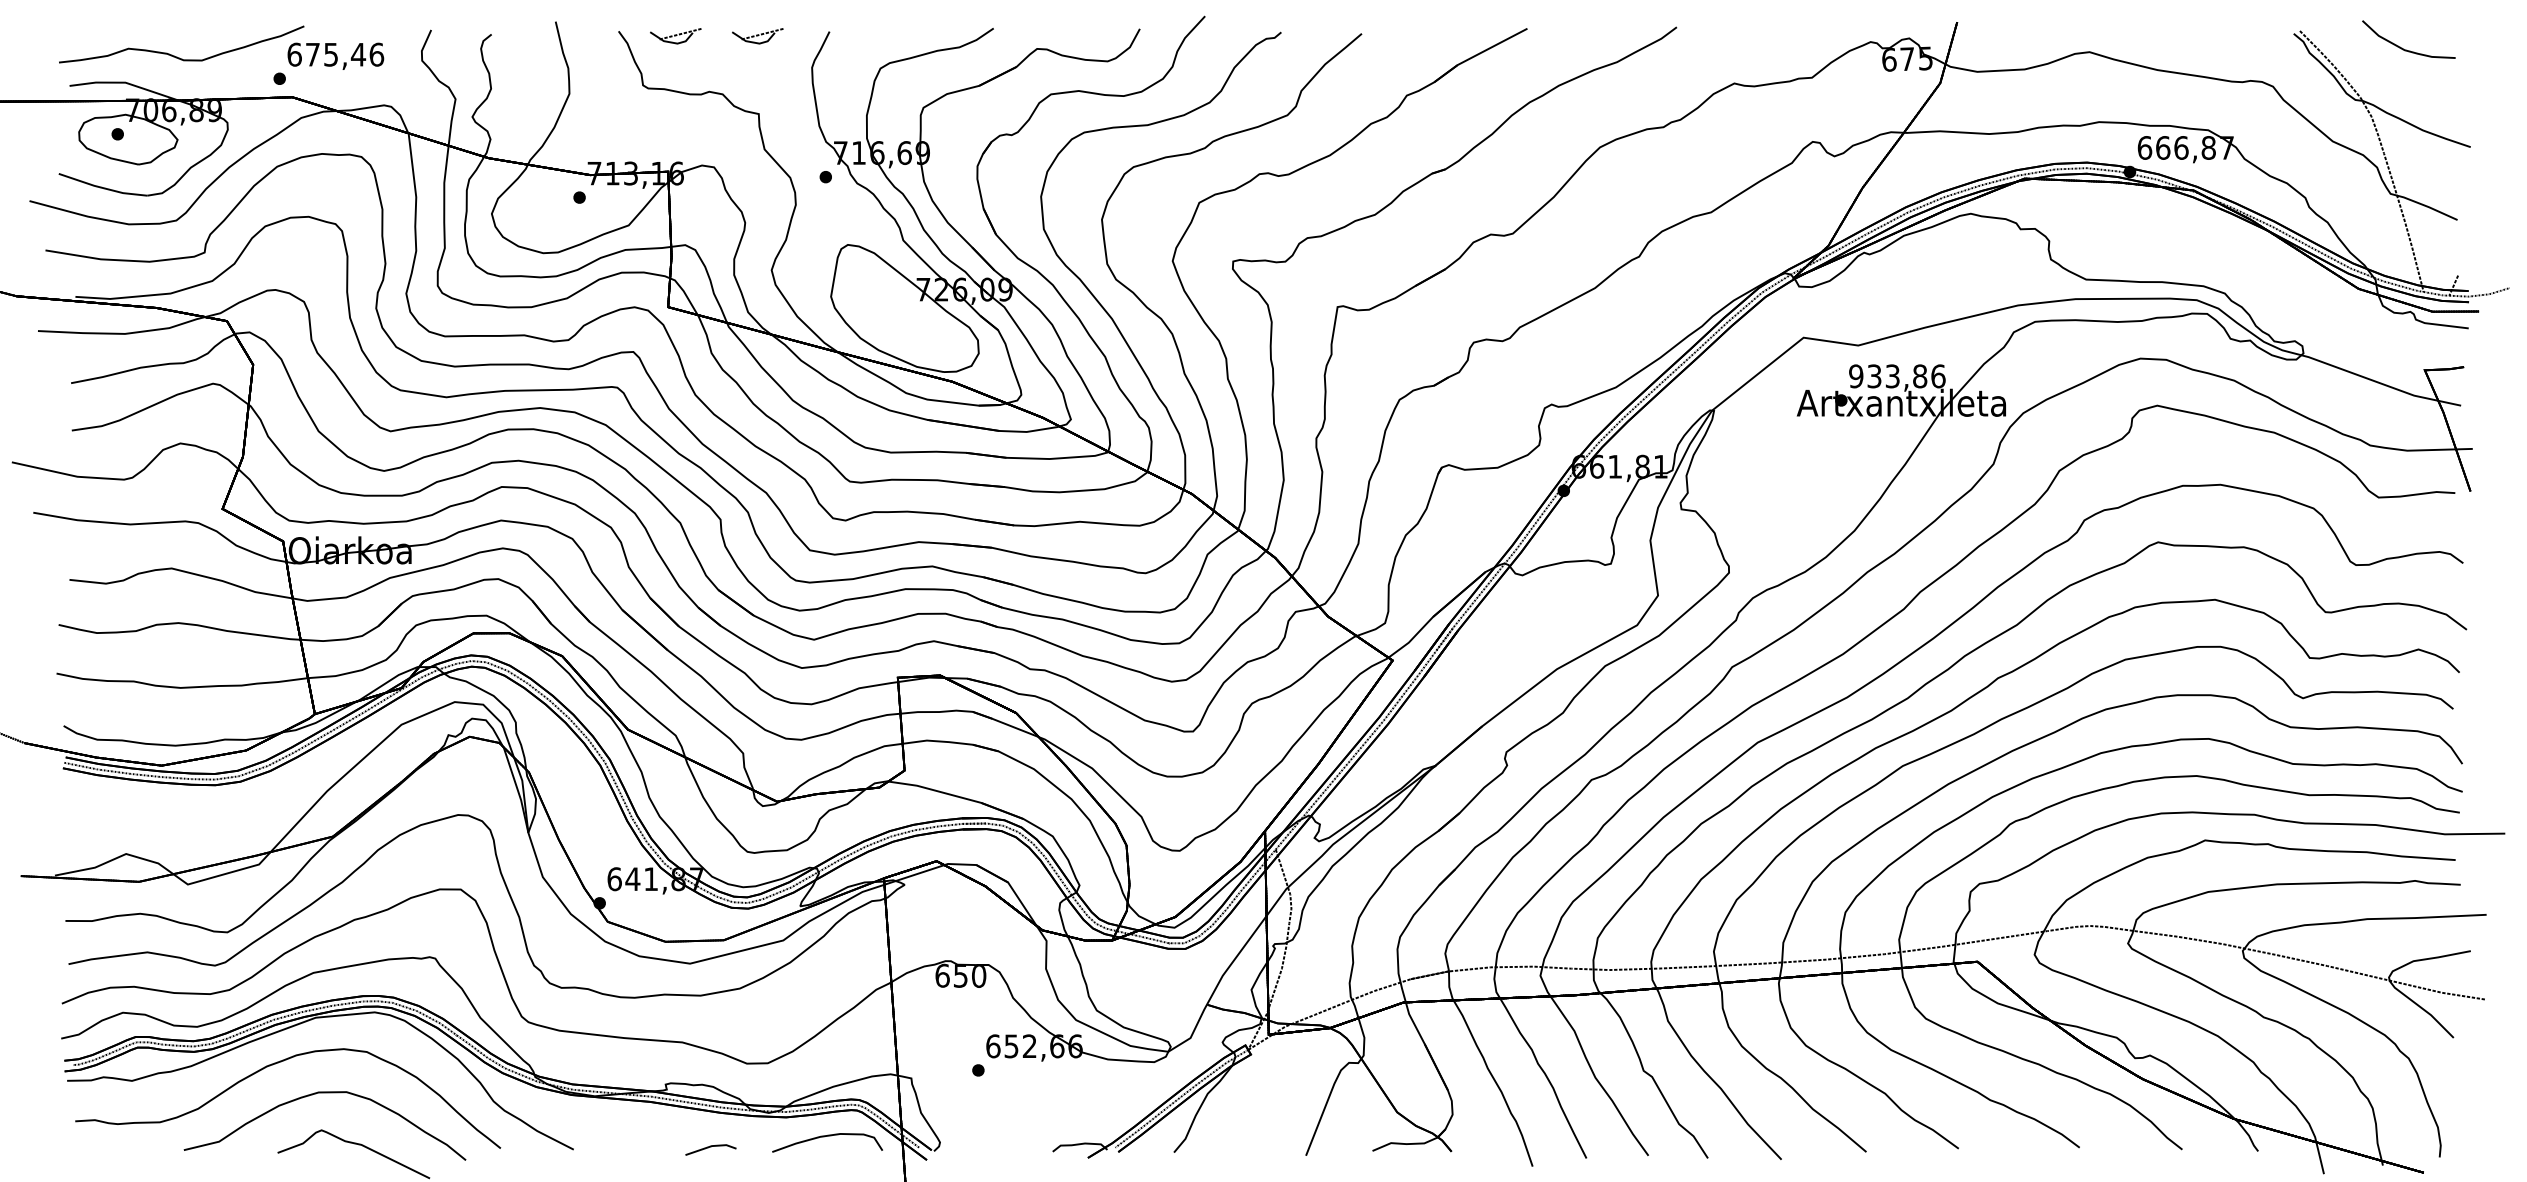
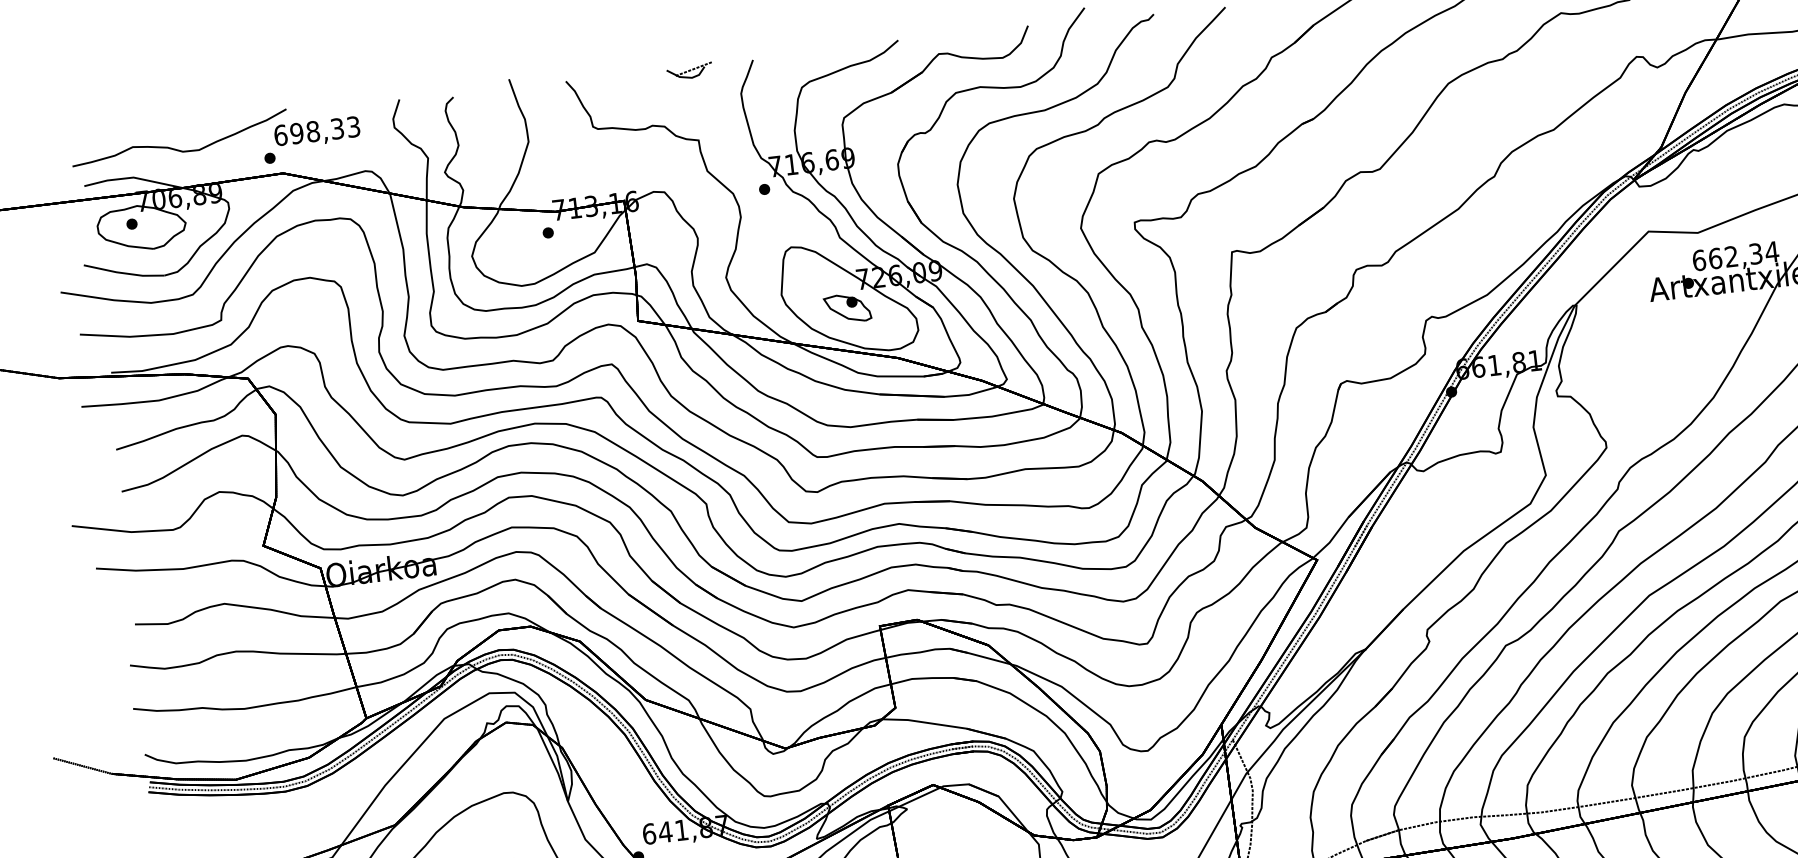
part: (675, 36) -> (616, 80), removed
text: (344, 54) -> (324, 130), 675,46 -> 698,33
part: (902, 319) -> (847, 307), added
text: (1897, 376) -> (1735, 256), 933,86 -> 662,34

